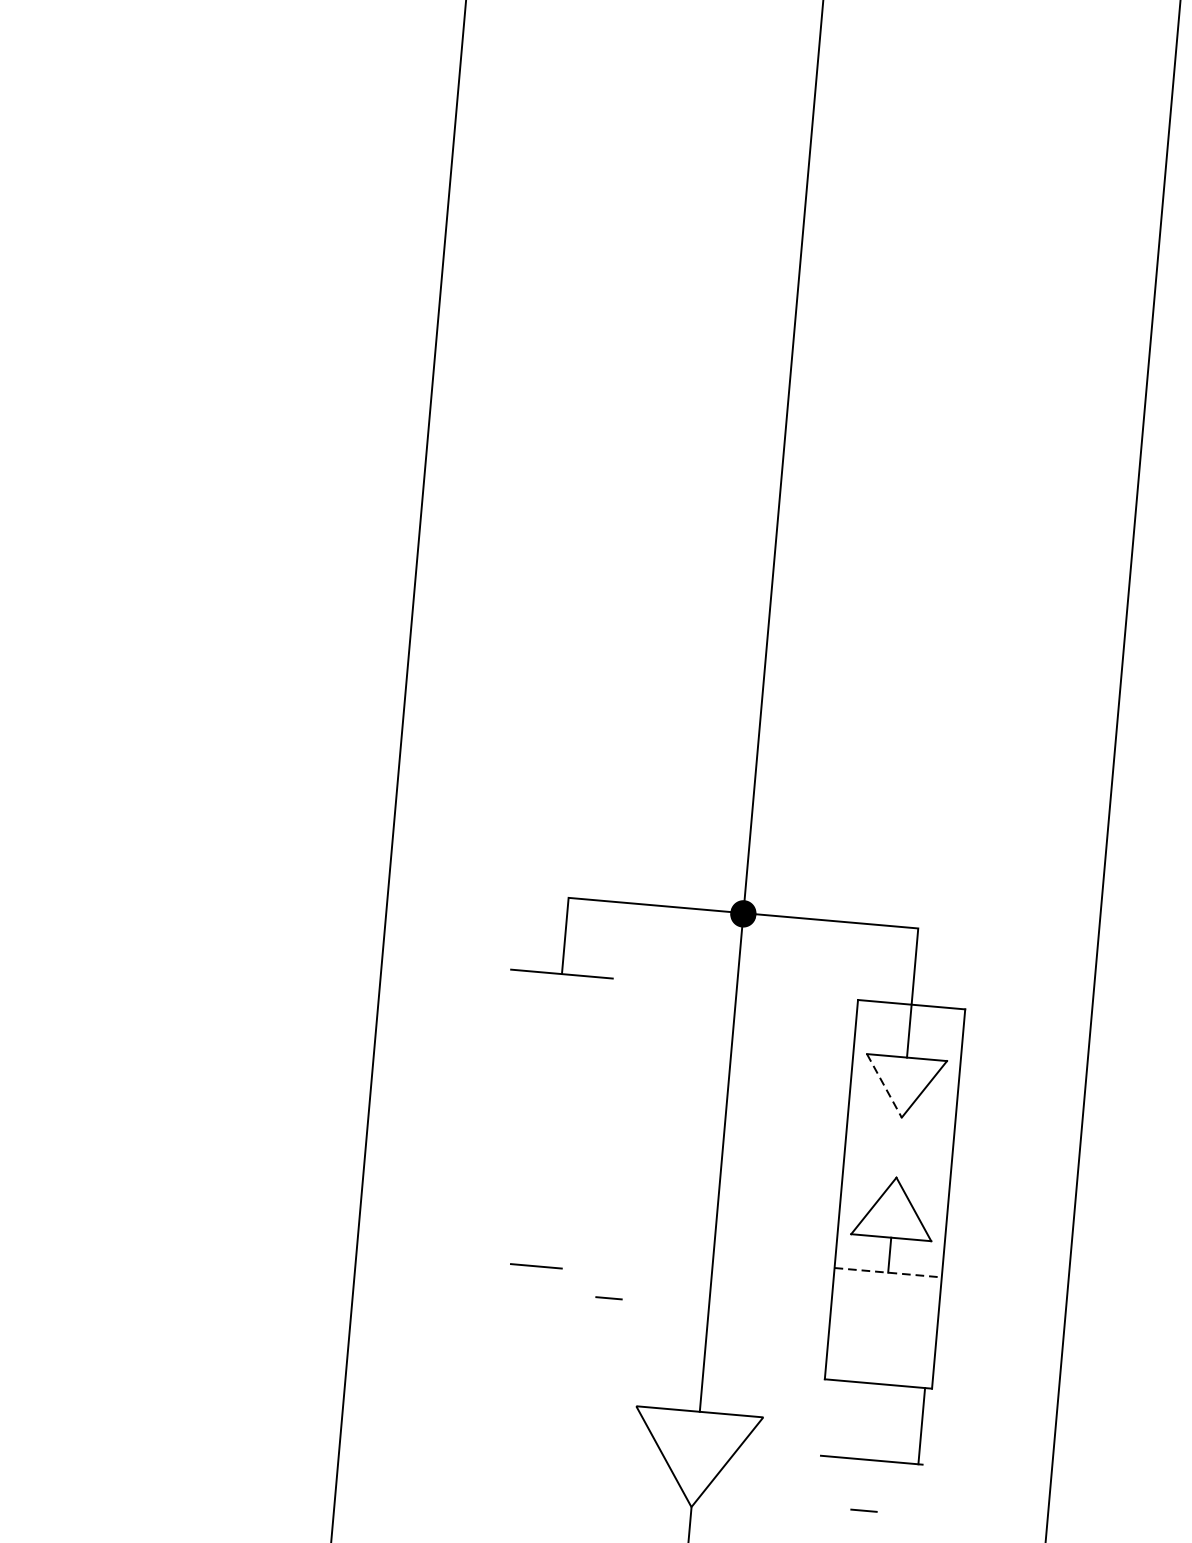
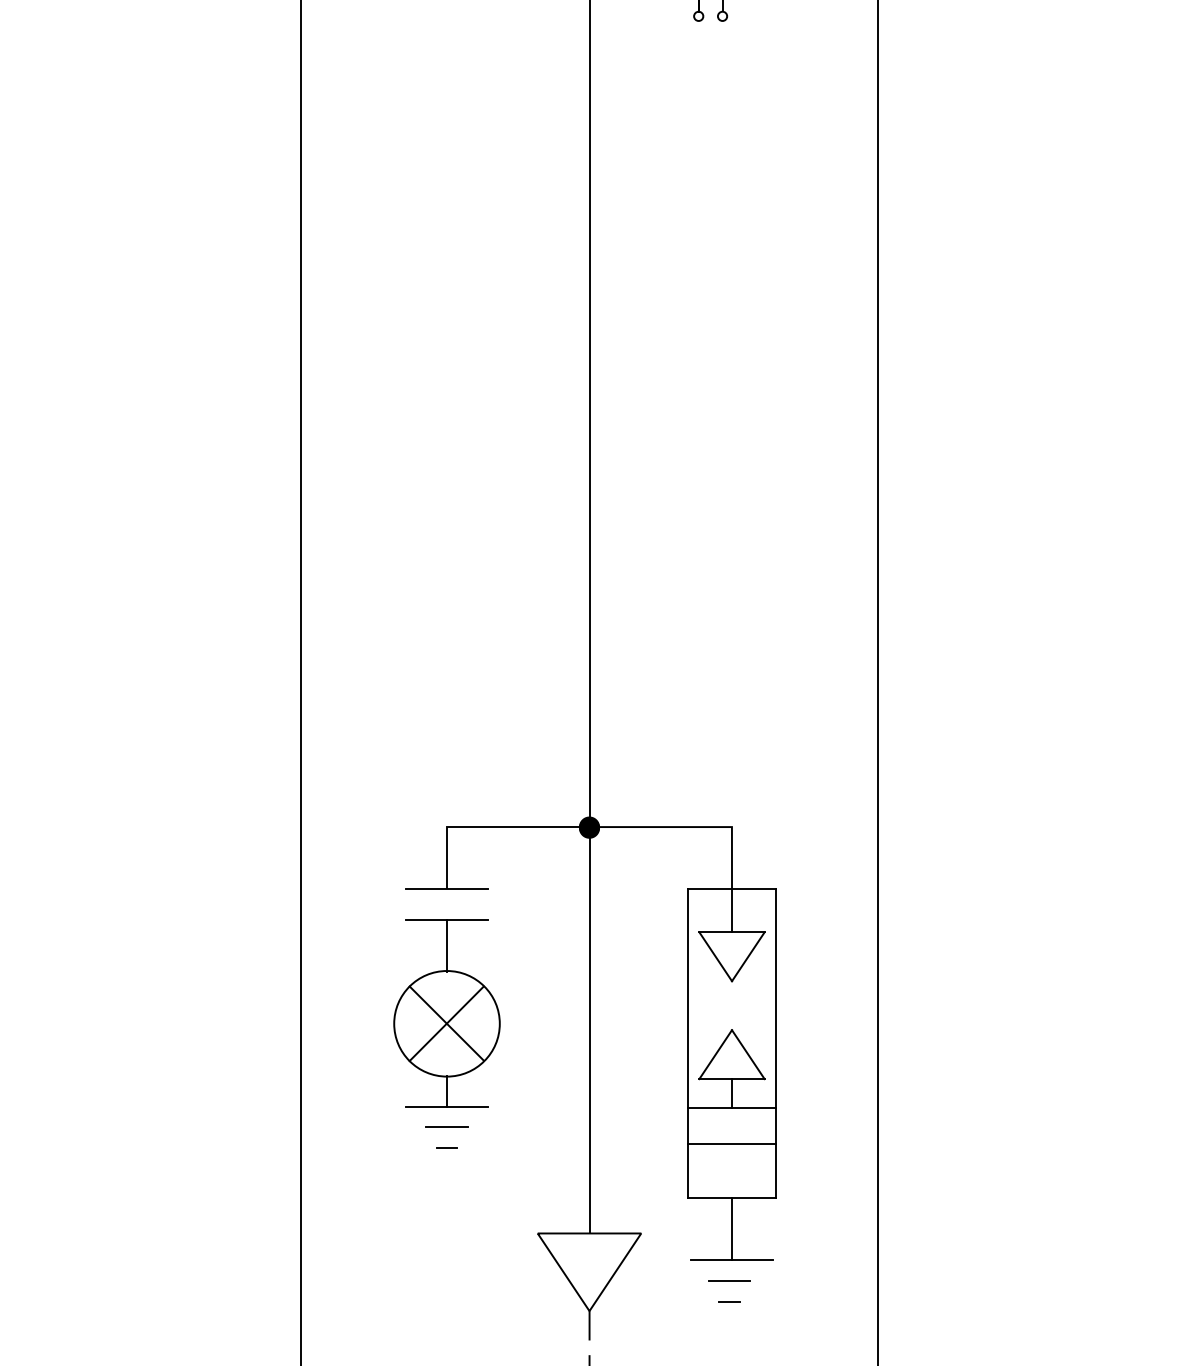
line: (884, 1086) -> (715, 957), dashed -> solid
part: (547, 1126) -> (446, 1013), added
line: (888, 1272) -> (732, 1107), dashed -> solid
line: (608, 1297) -> (446, 1147), moved
line: (883, 1317) -> (731, 1144), added
line: (922, 1426) -> (732, 1229), moved
line: (866, 1485) -> (729, 1281), added

